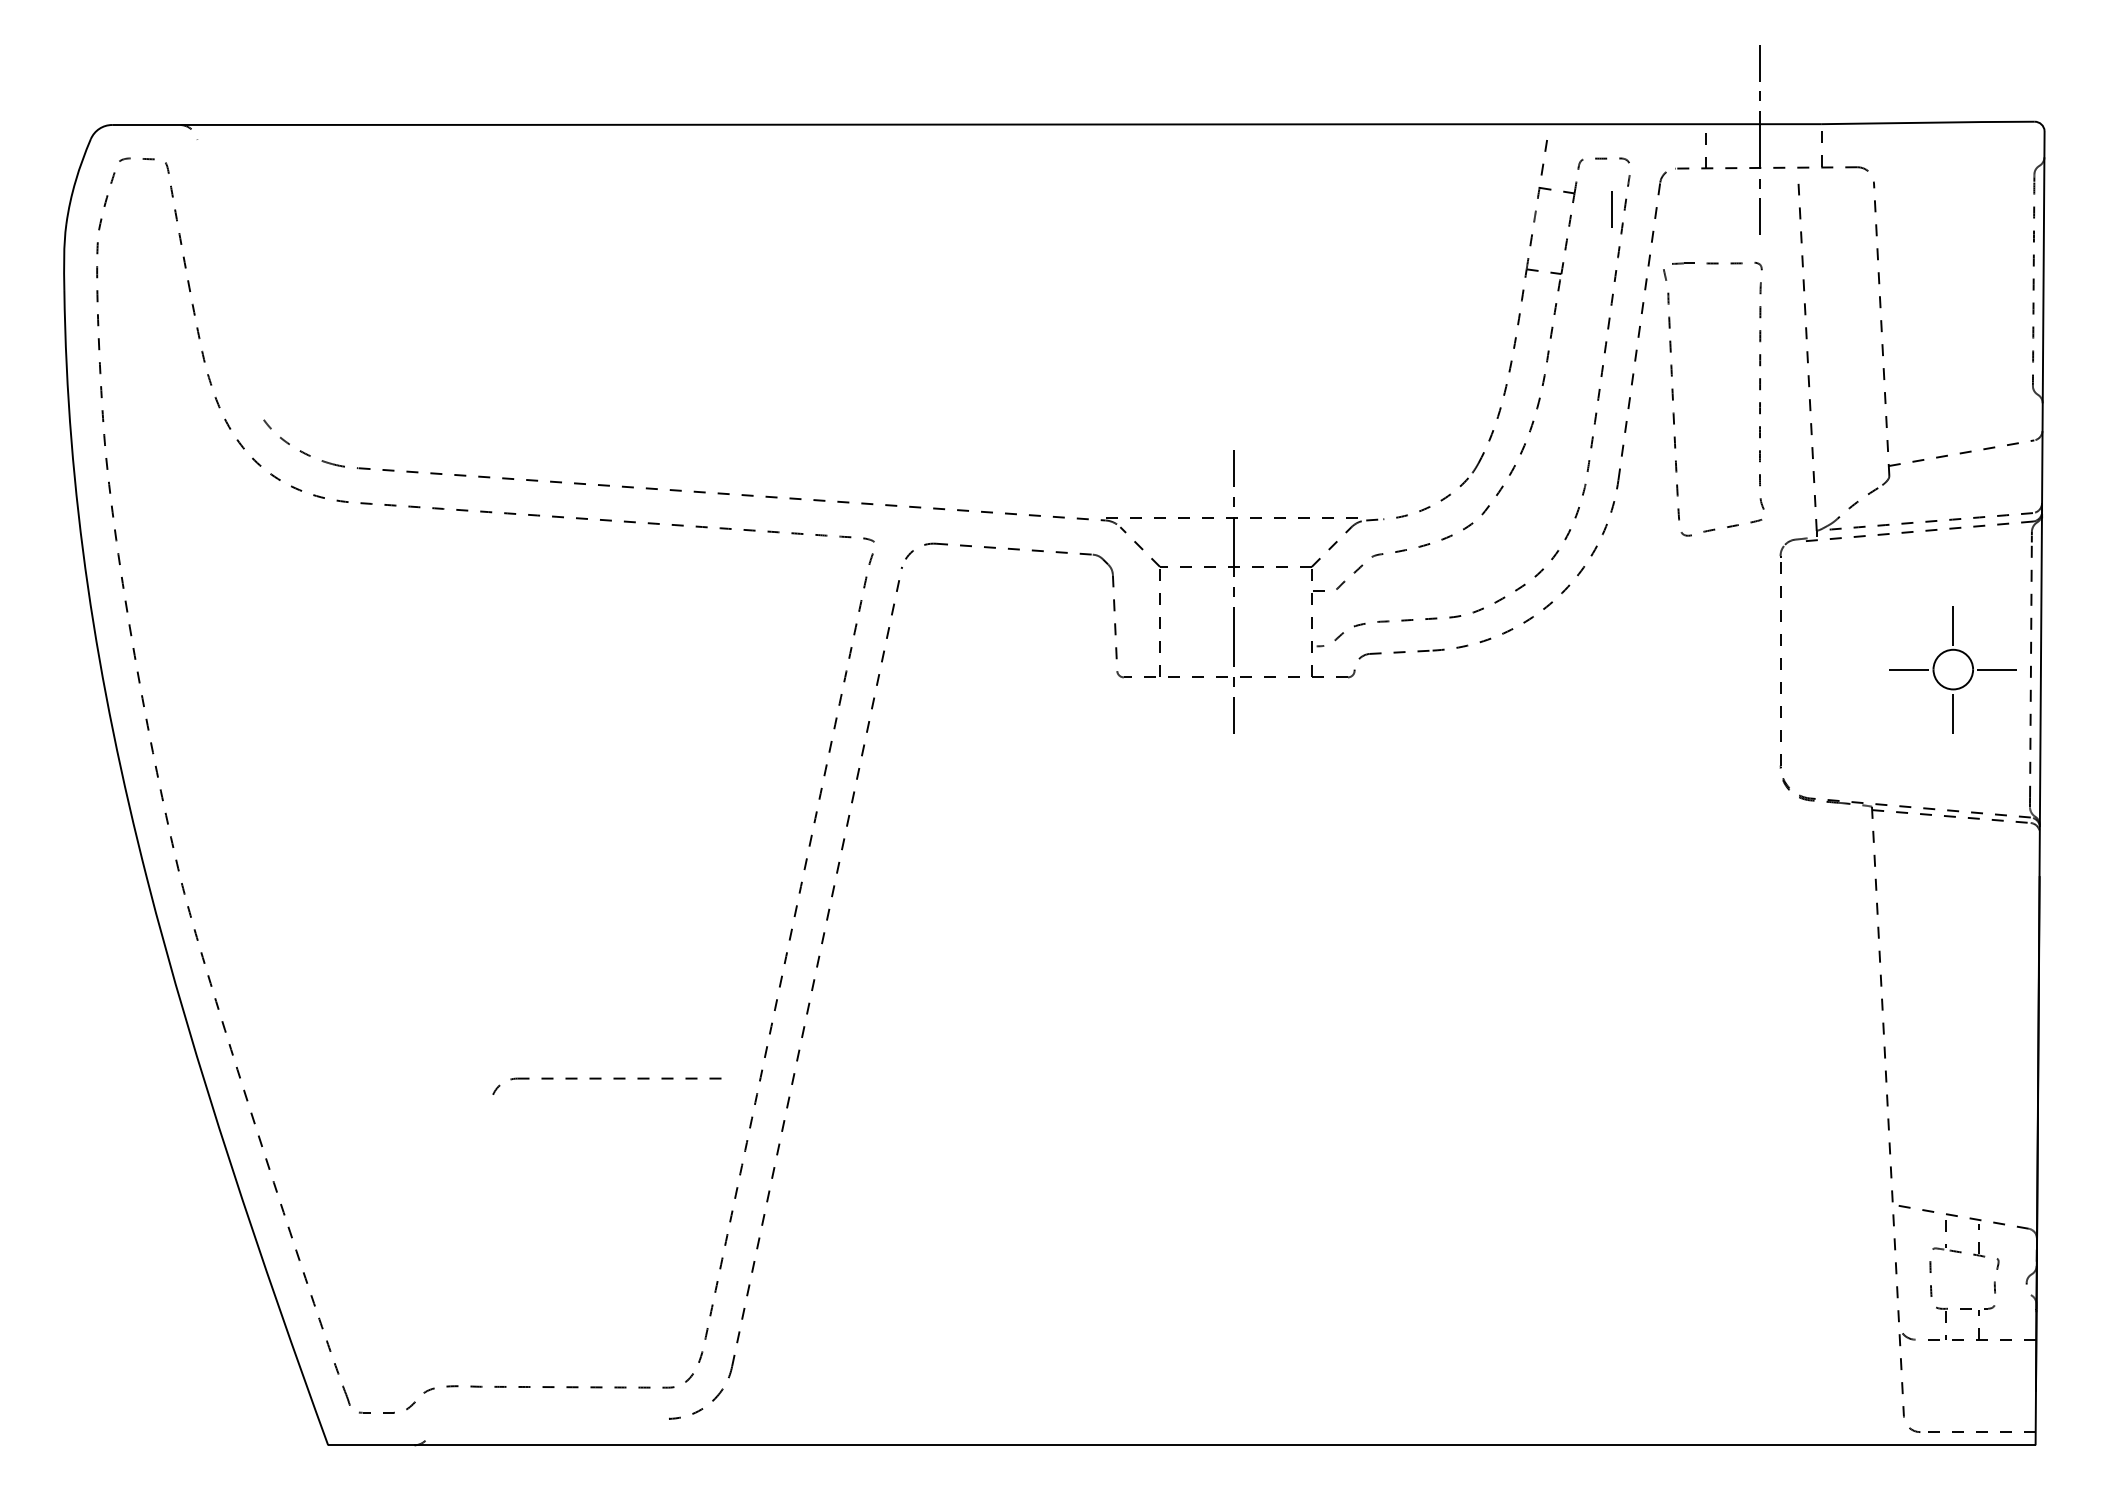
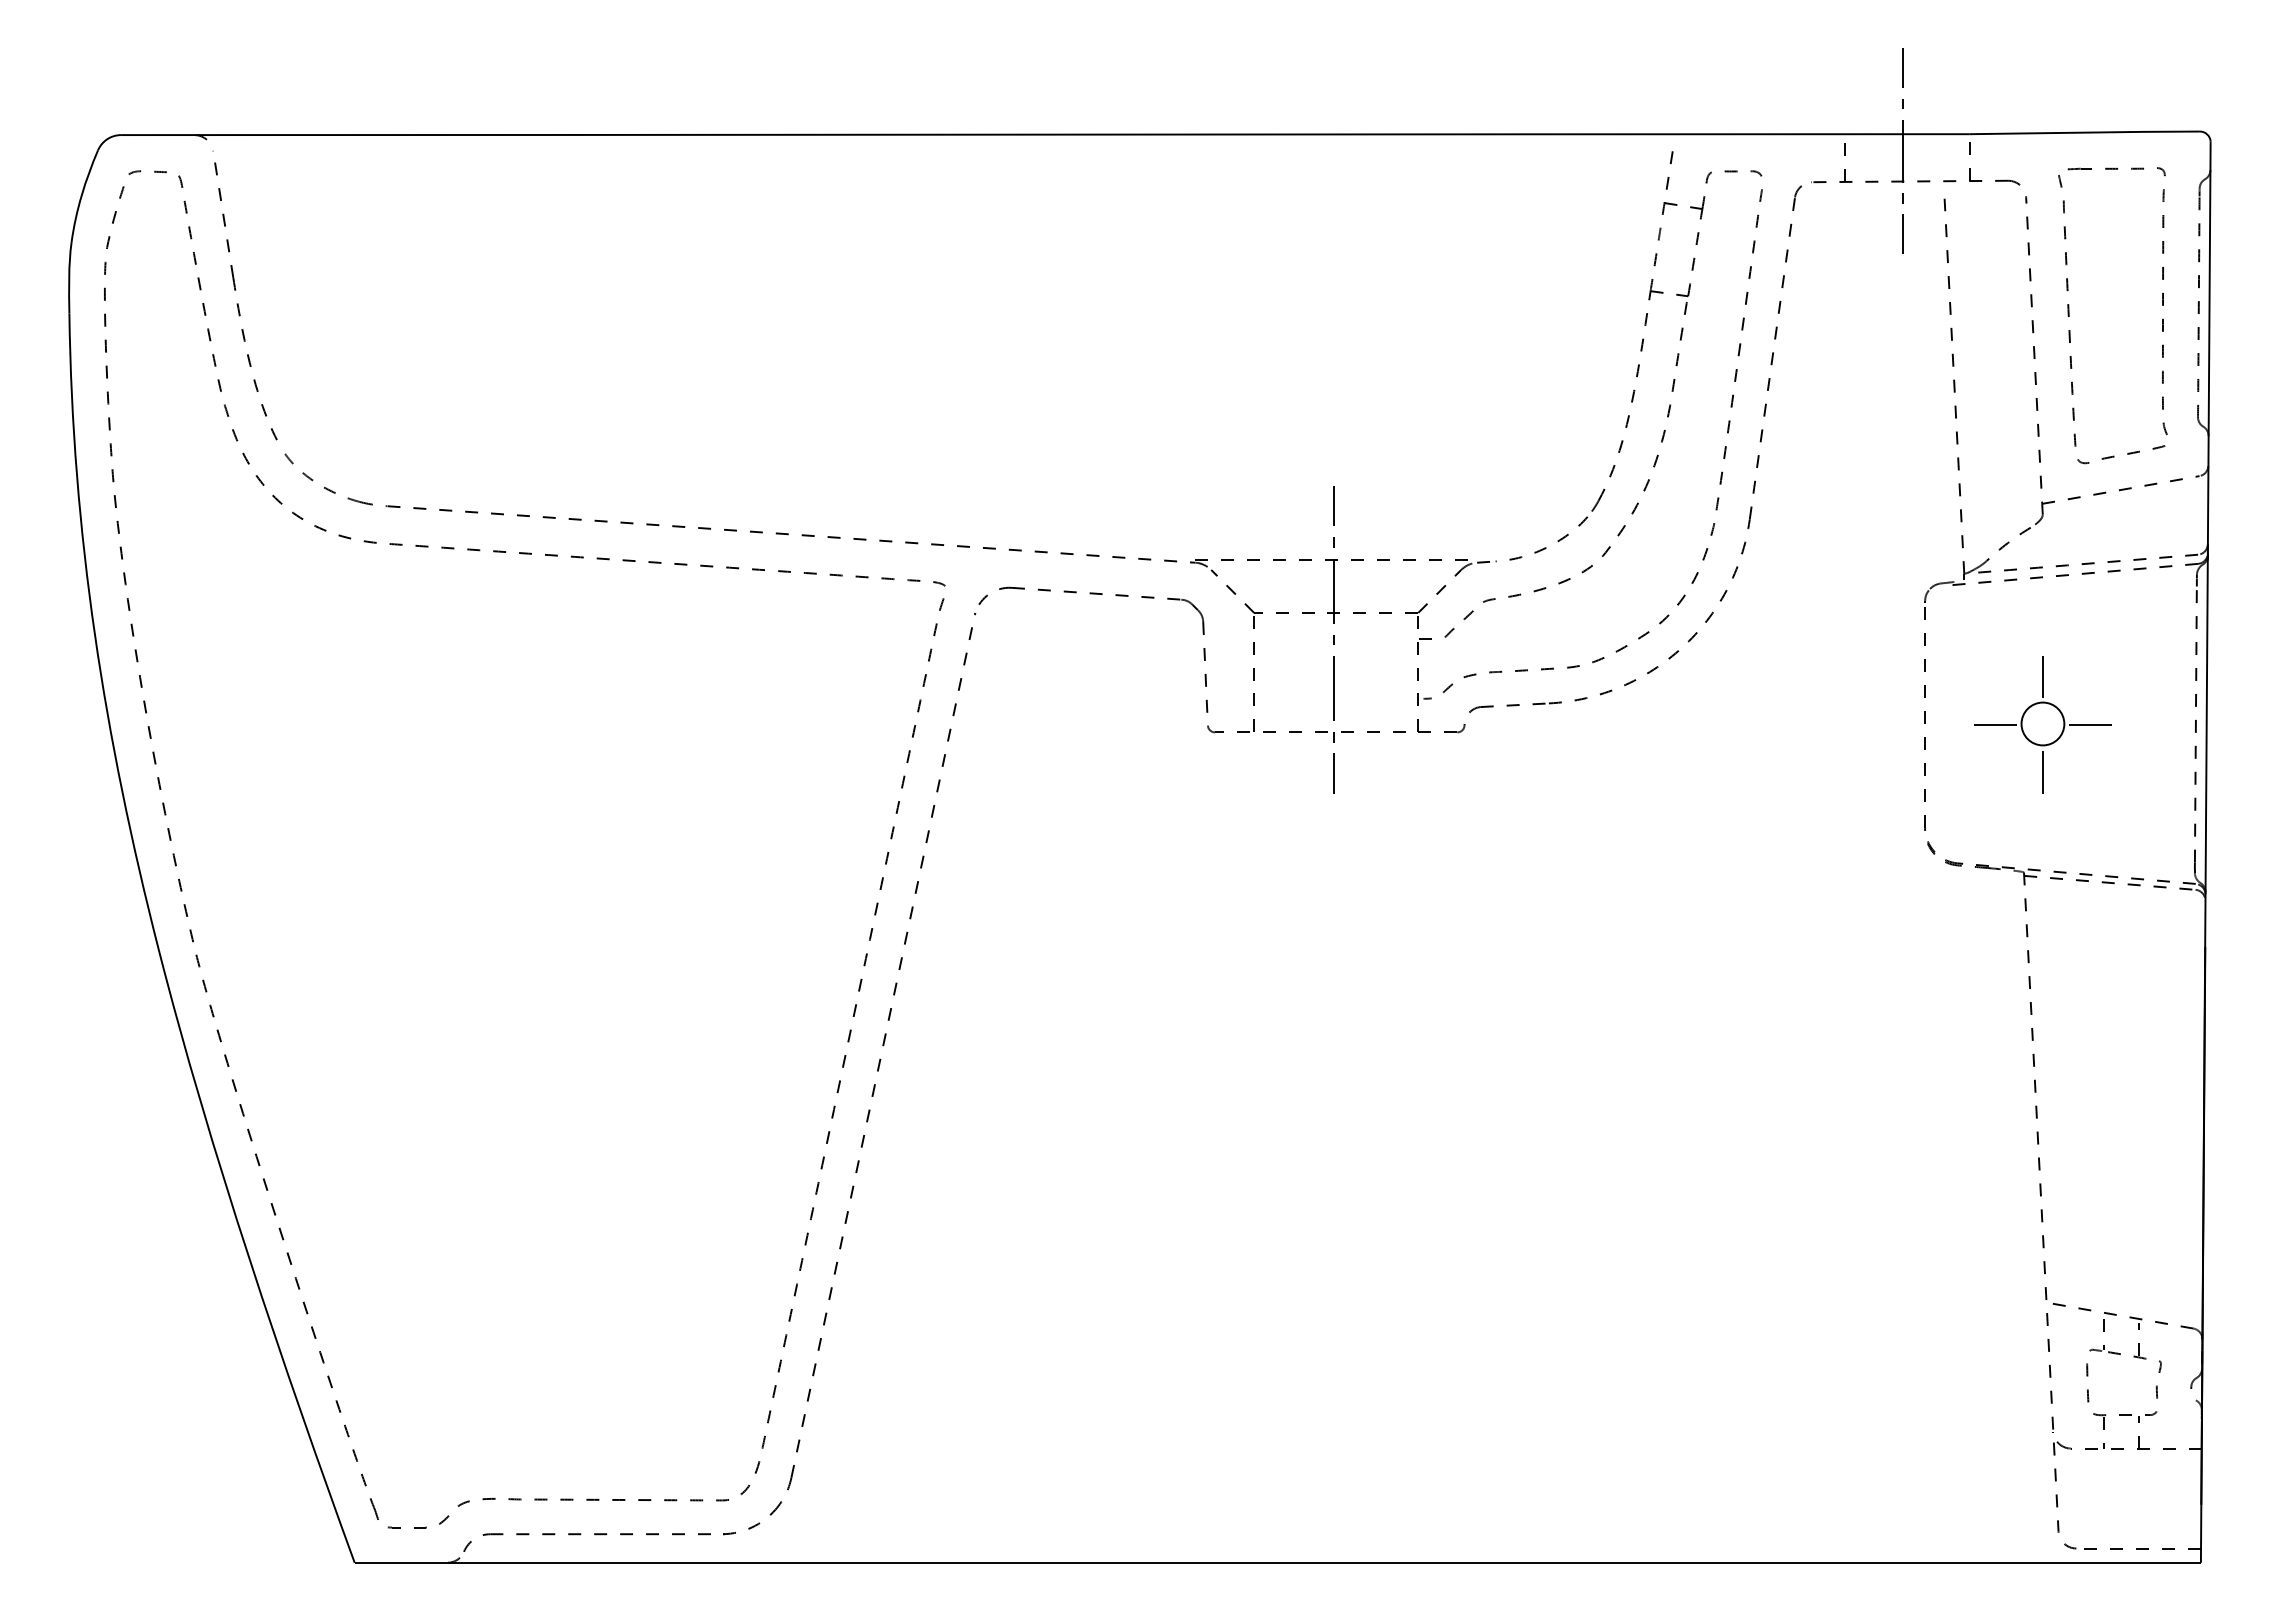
line: (1611, 208) -> (1742, 225), removed
part: (220, 280) -> (238, 303), added
part: (1673, 399) -> (2069, 315), moved
part: (1952, 670) -> (2042, 724), moved
part: (600, 1079) -> (580, 1535), moved

